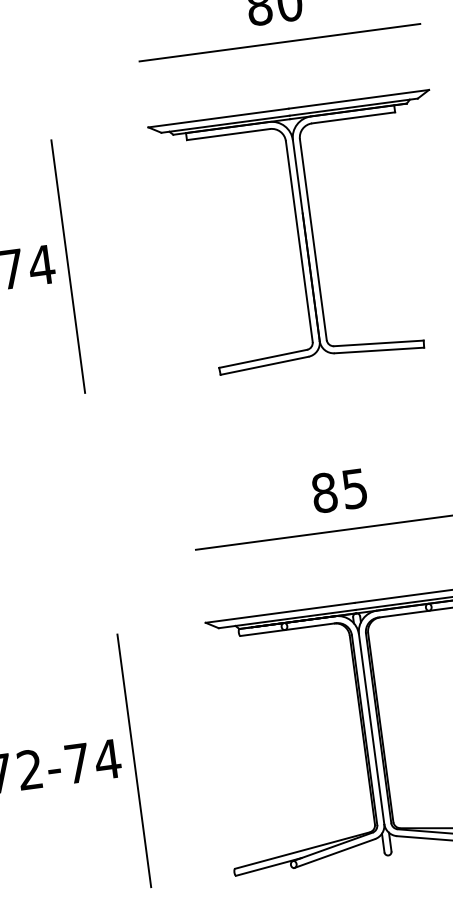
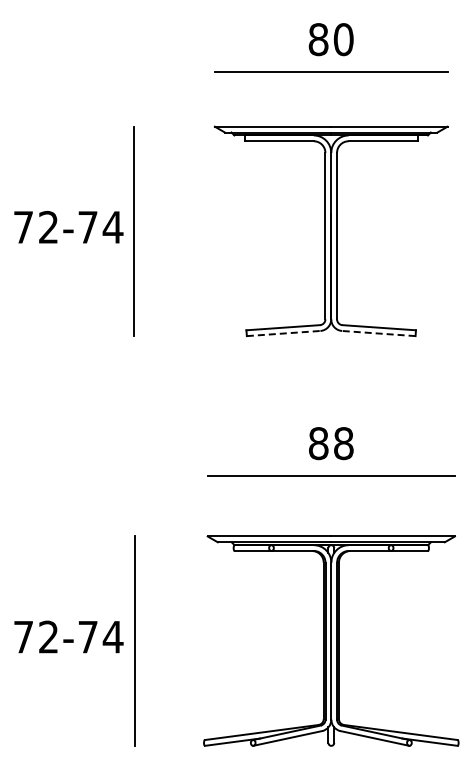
line: (379, 350) -> (378, 333), solid -> dashed
line: (264, 365) -> (283, 333), solid -> dashed
text: (354, 488) -> (343, 443), 85 -> 88

